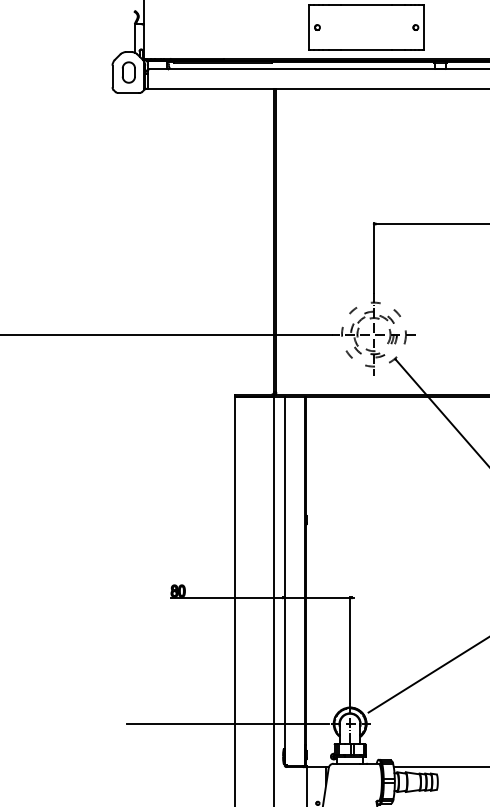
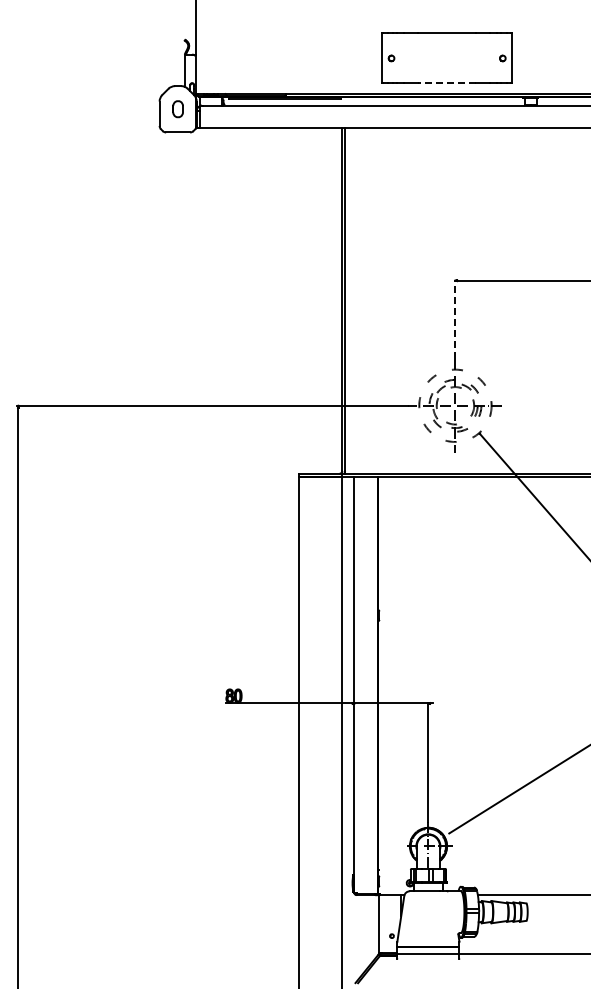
line: (366, 49) -> (447, 83), solid -> dashed
part: (128, 71) -> (177, 108), size x0.7
line: (374, 258) -> (455, 319), solid -> dashed
line: (228, 724) -> (290, 846), removed

